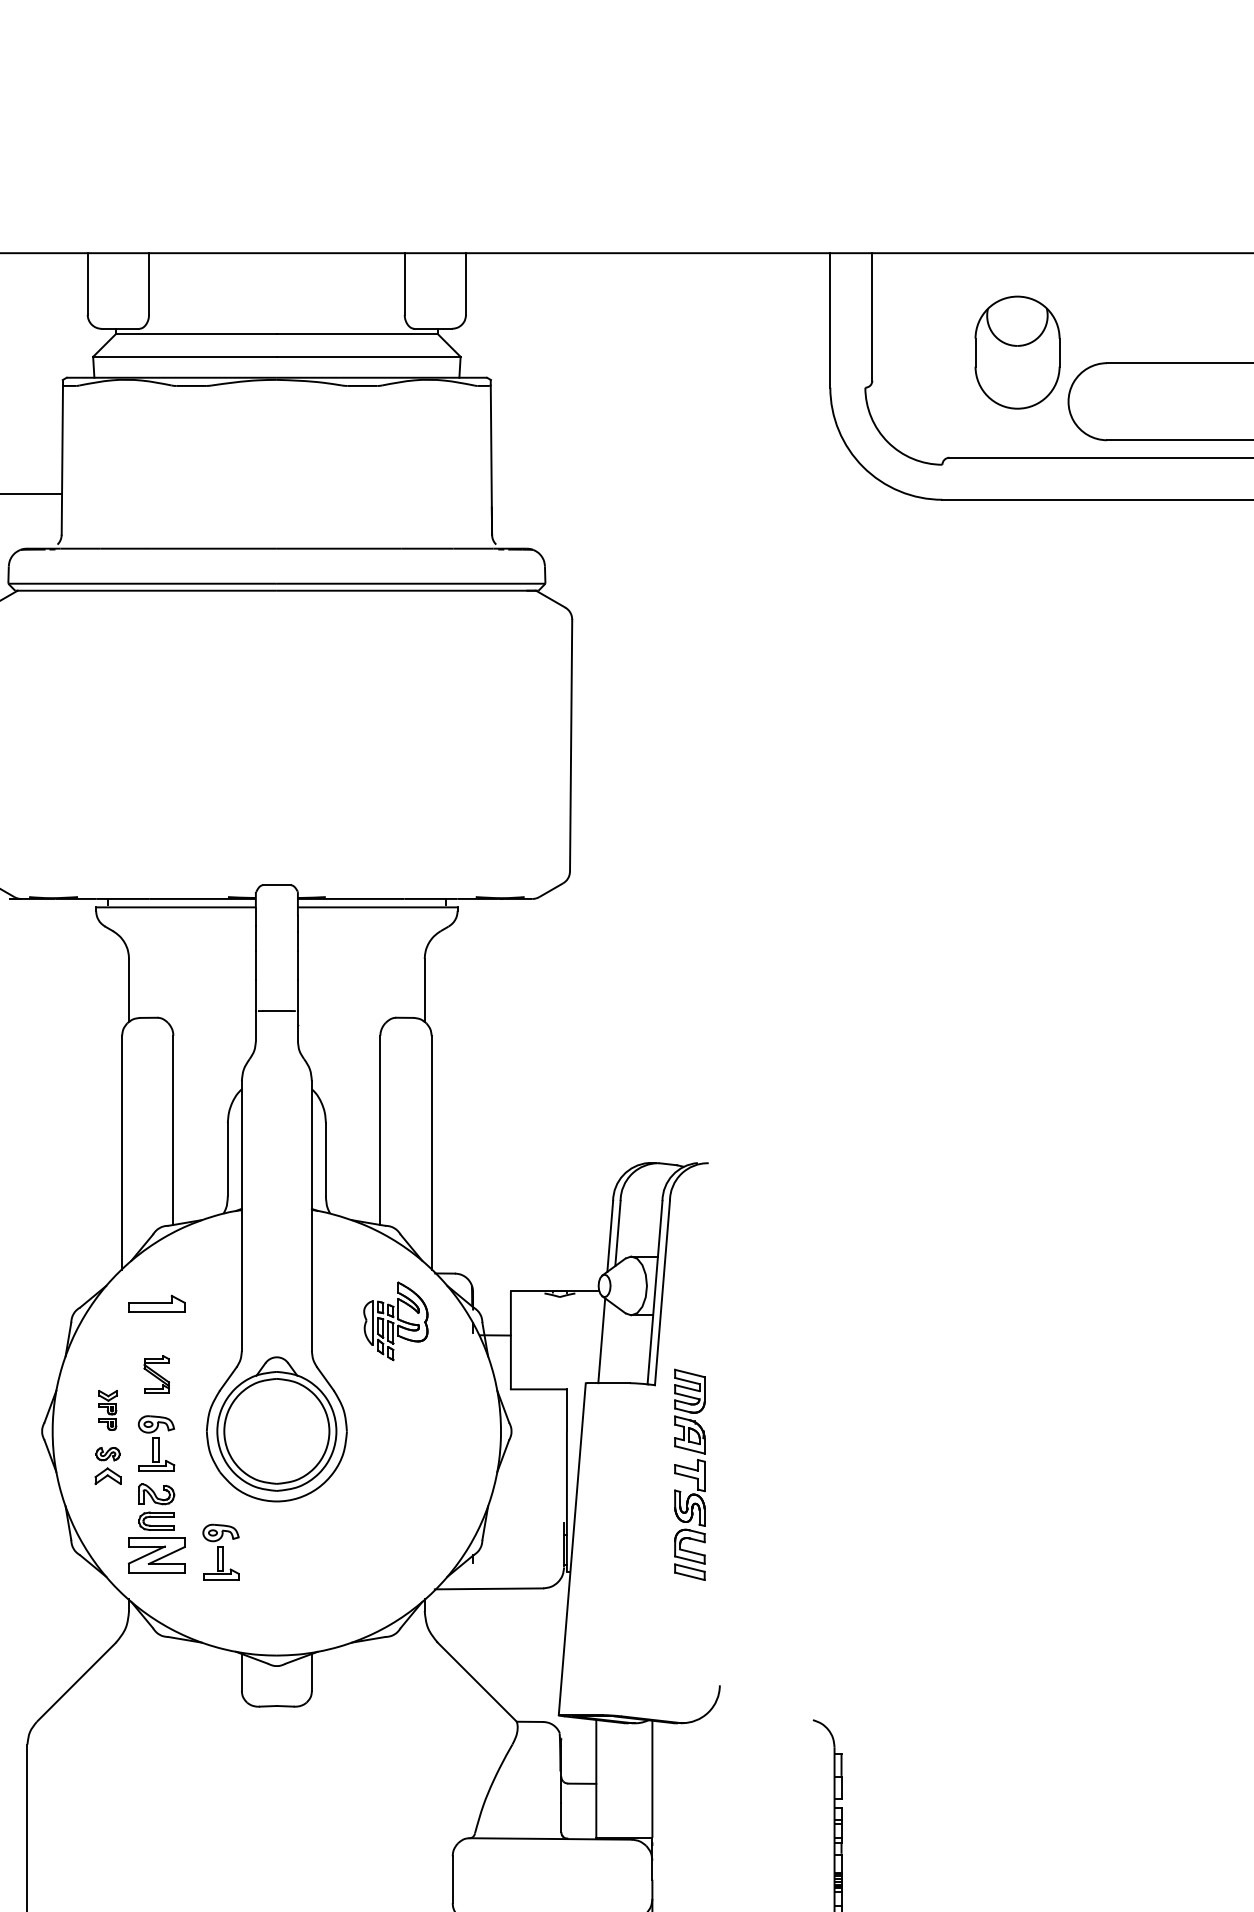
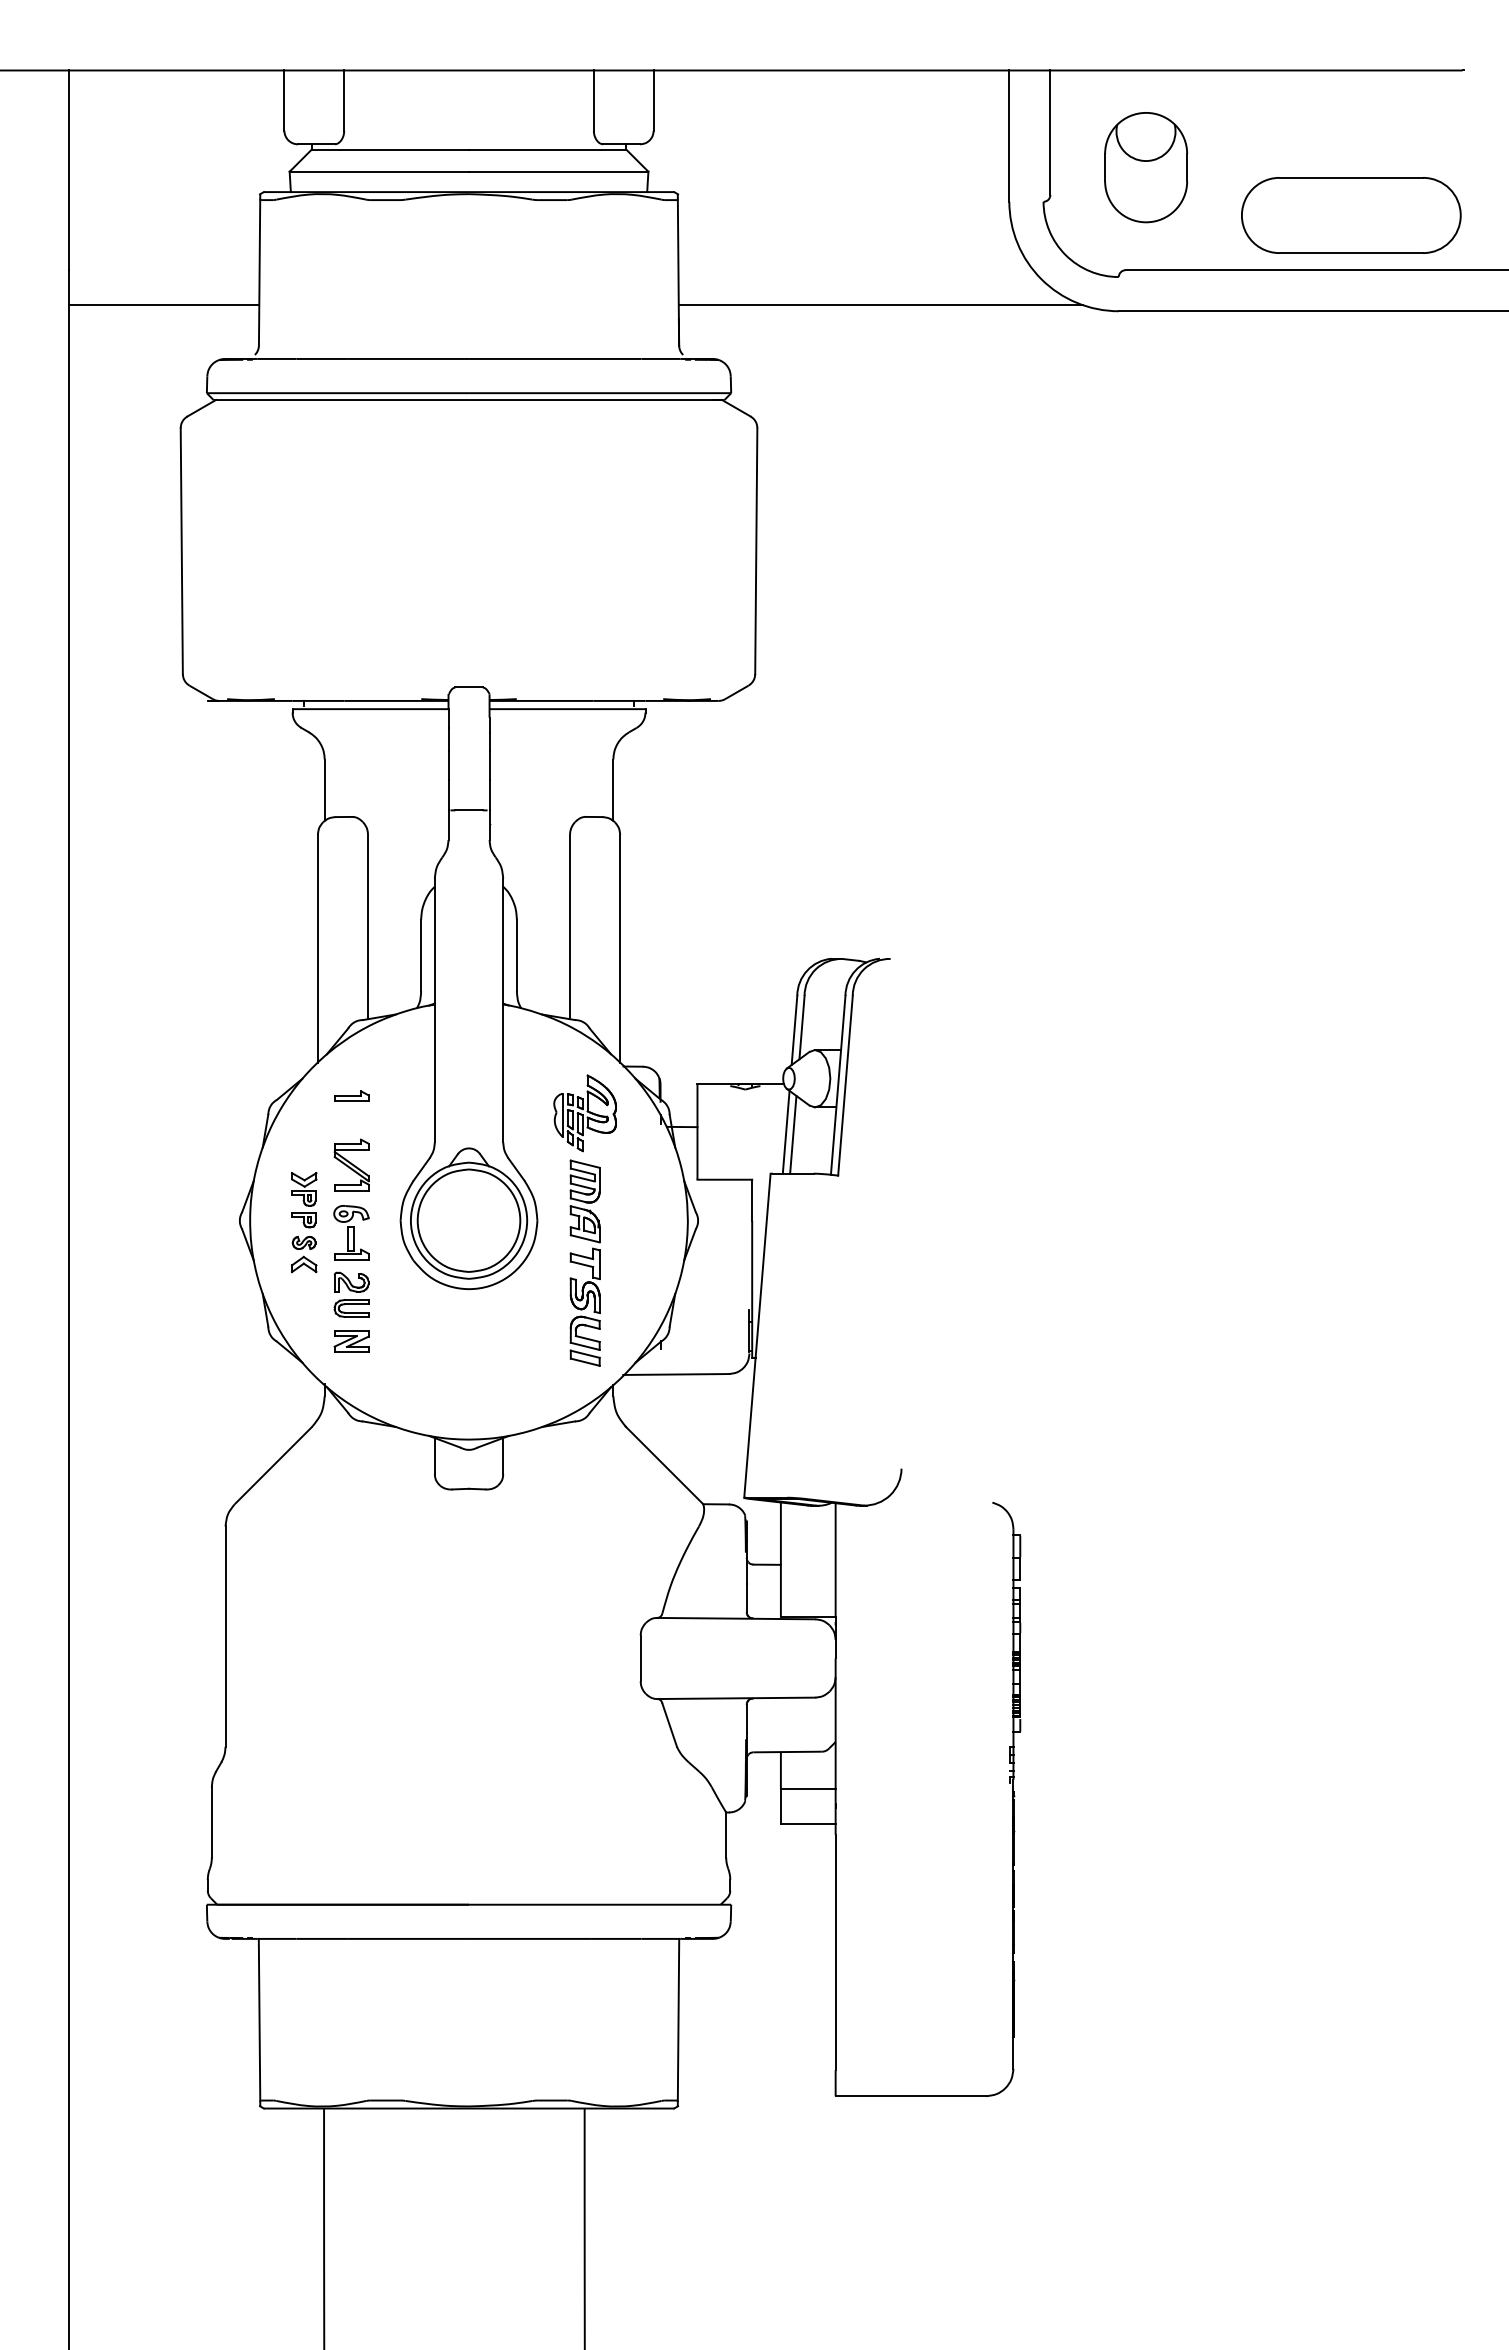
part: (1017, 352) -> (1146, 167), moved
line: (698, 493) -> (880, 305), added
part: (156, 1303) -> (351, 1095), size x0.62
line: (609, 1343) -> (793, 1134), added
part: (156, 1373) -> (351, 1164), size x1.43
part: (108, 1410) -> (304, 1200), size x1.43
part: (689, 1474) -> (584, 1262), moved
part: (221, 1552) -> (414, 1338), removed
part: (156, 1555) -> (351, 1341), size x0.62

